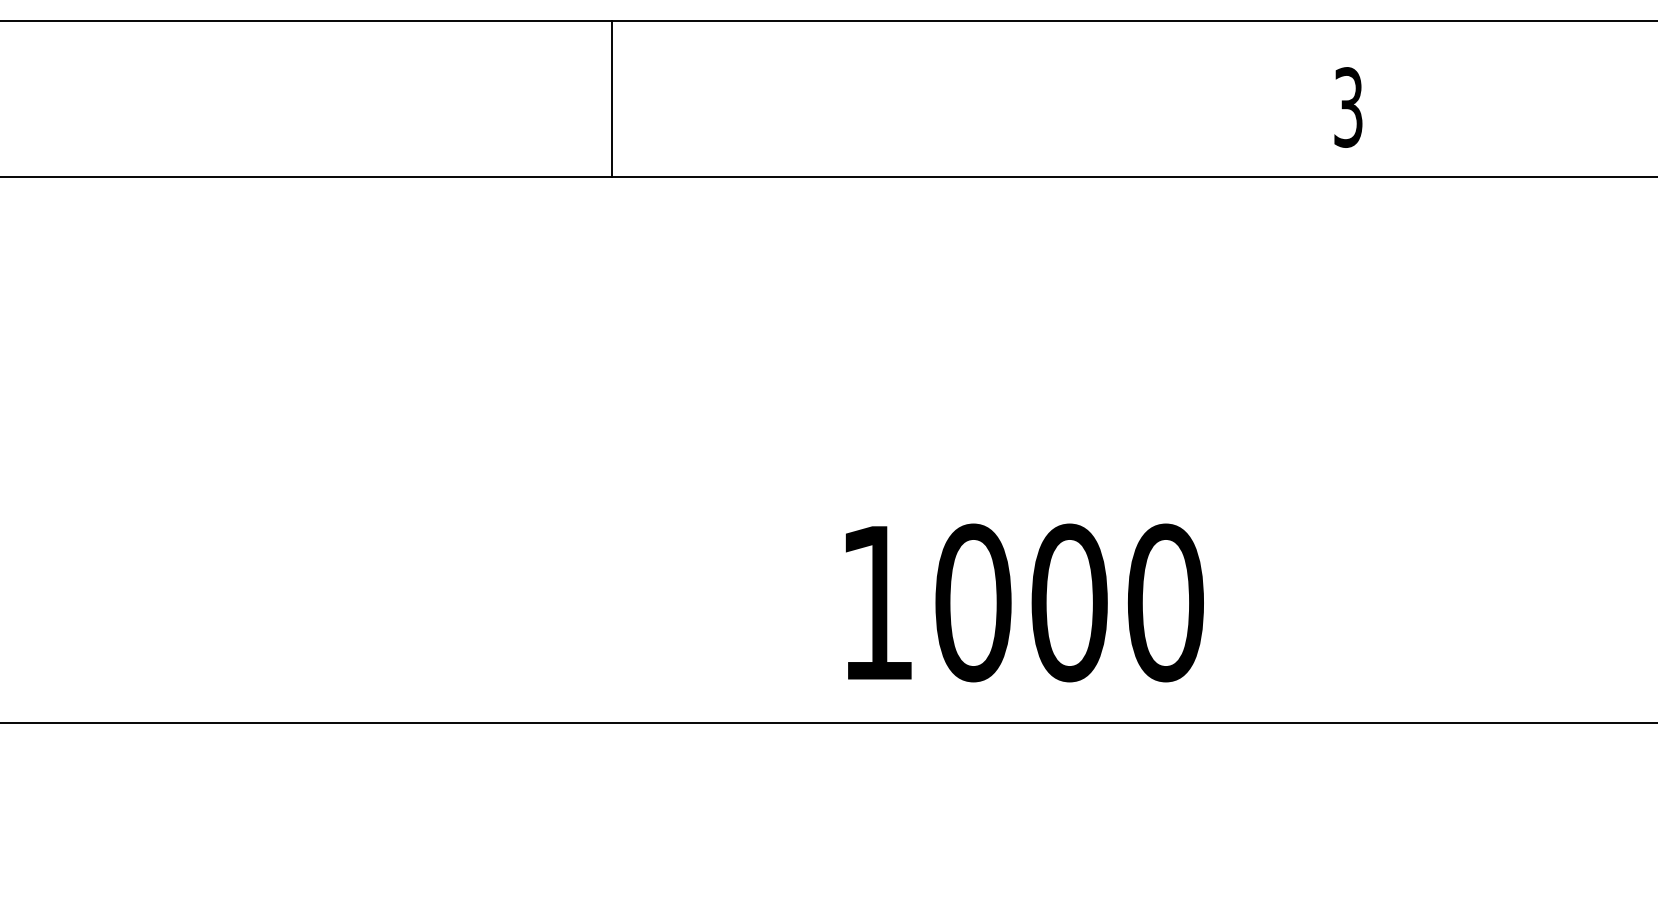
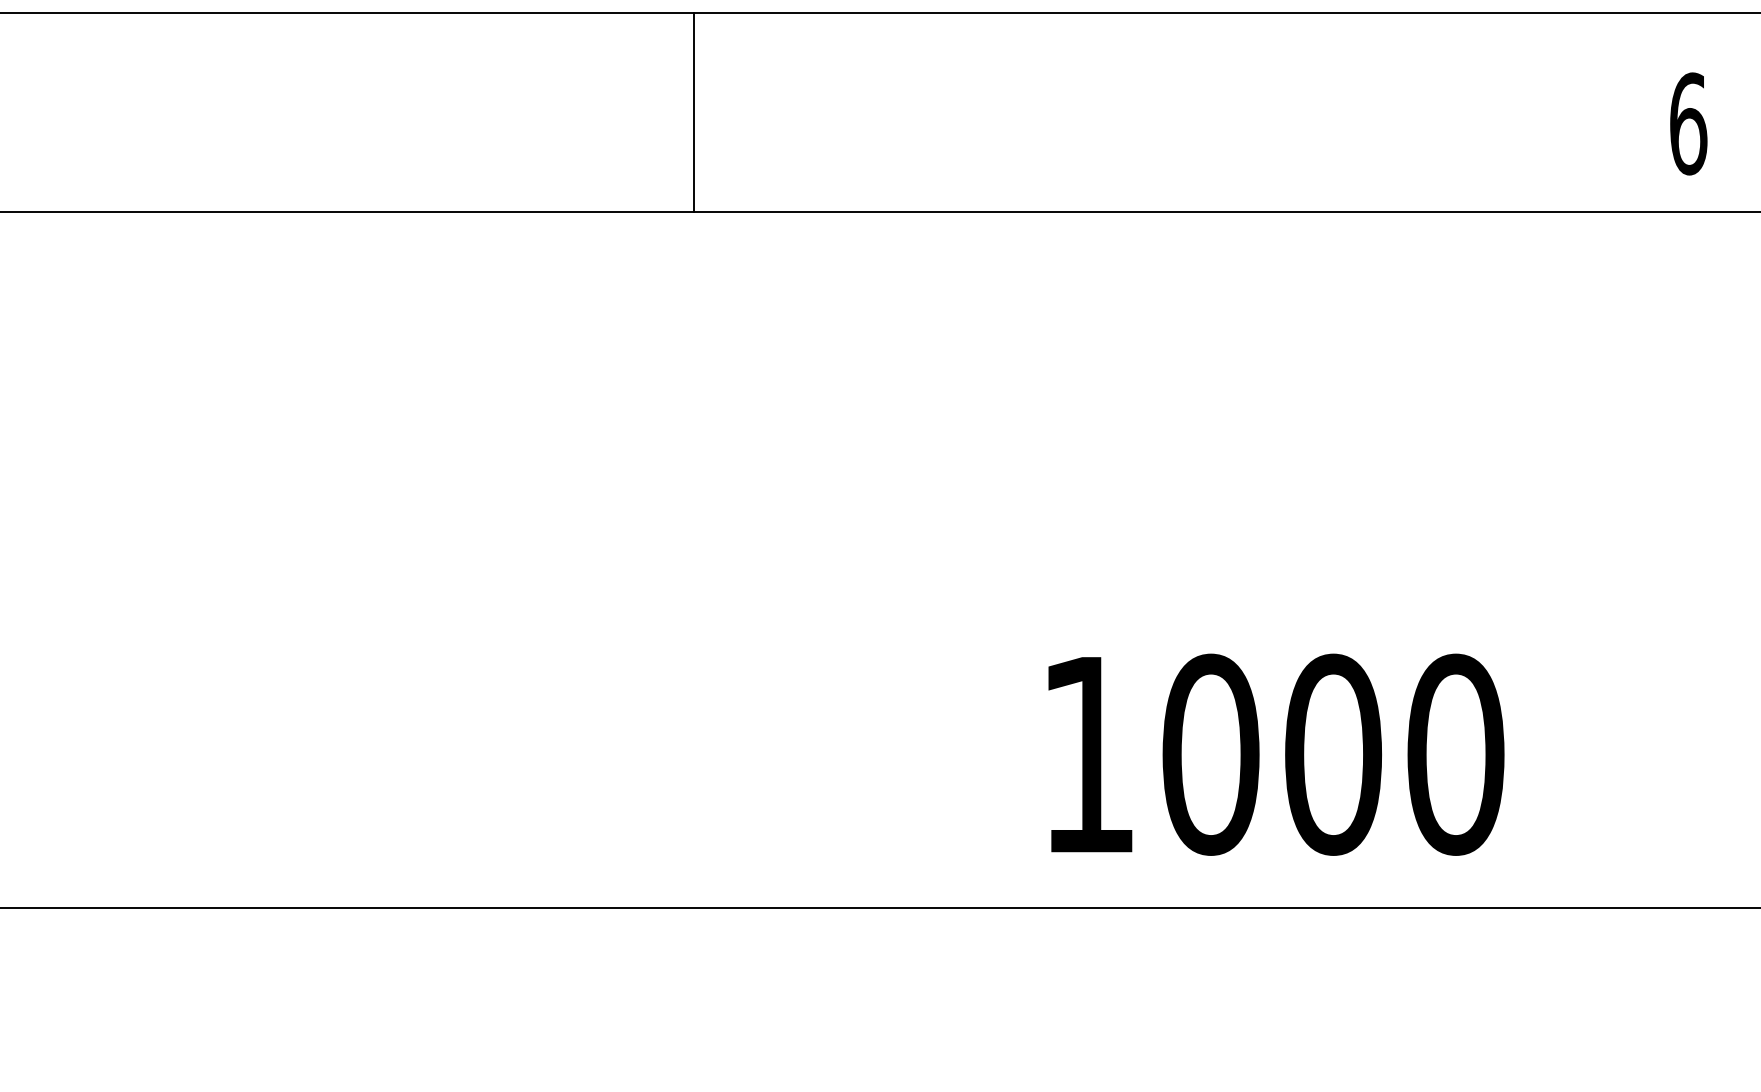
line: (611, 98) -> (694, 112), moved
text: (1348, 107) -> (1688, 123), 3 -> 6

